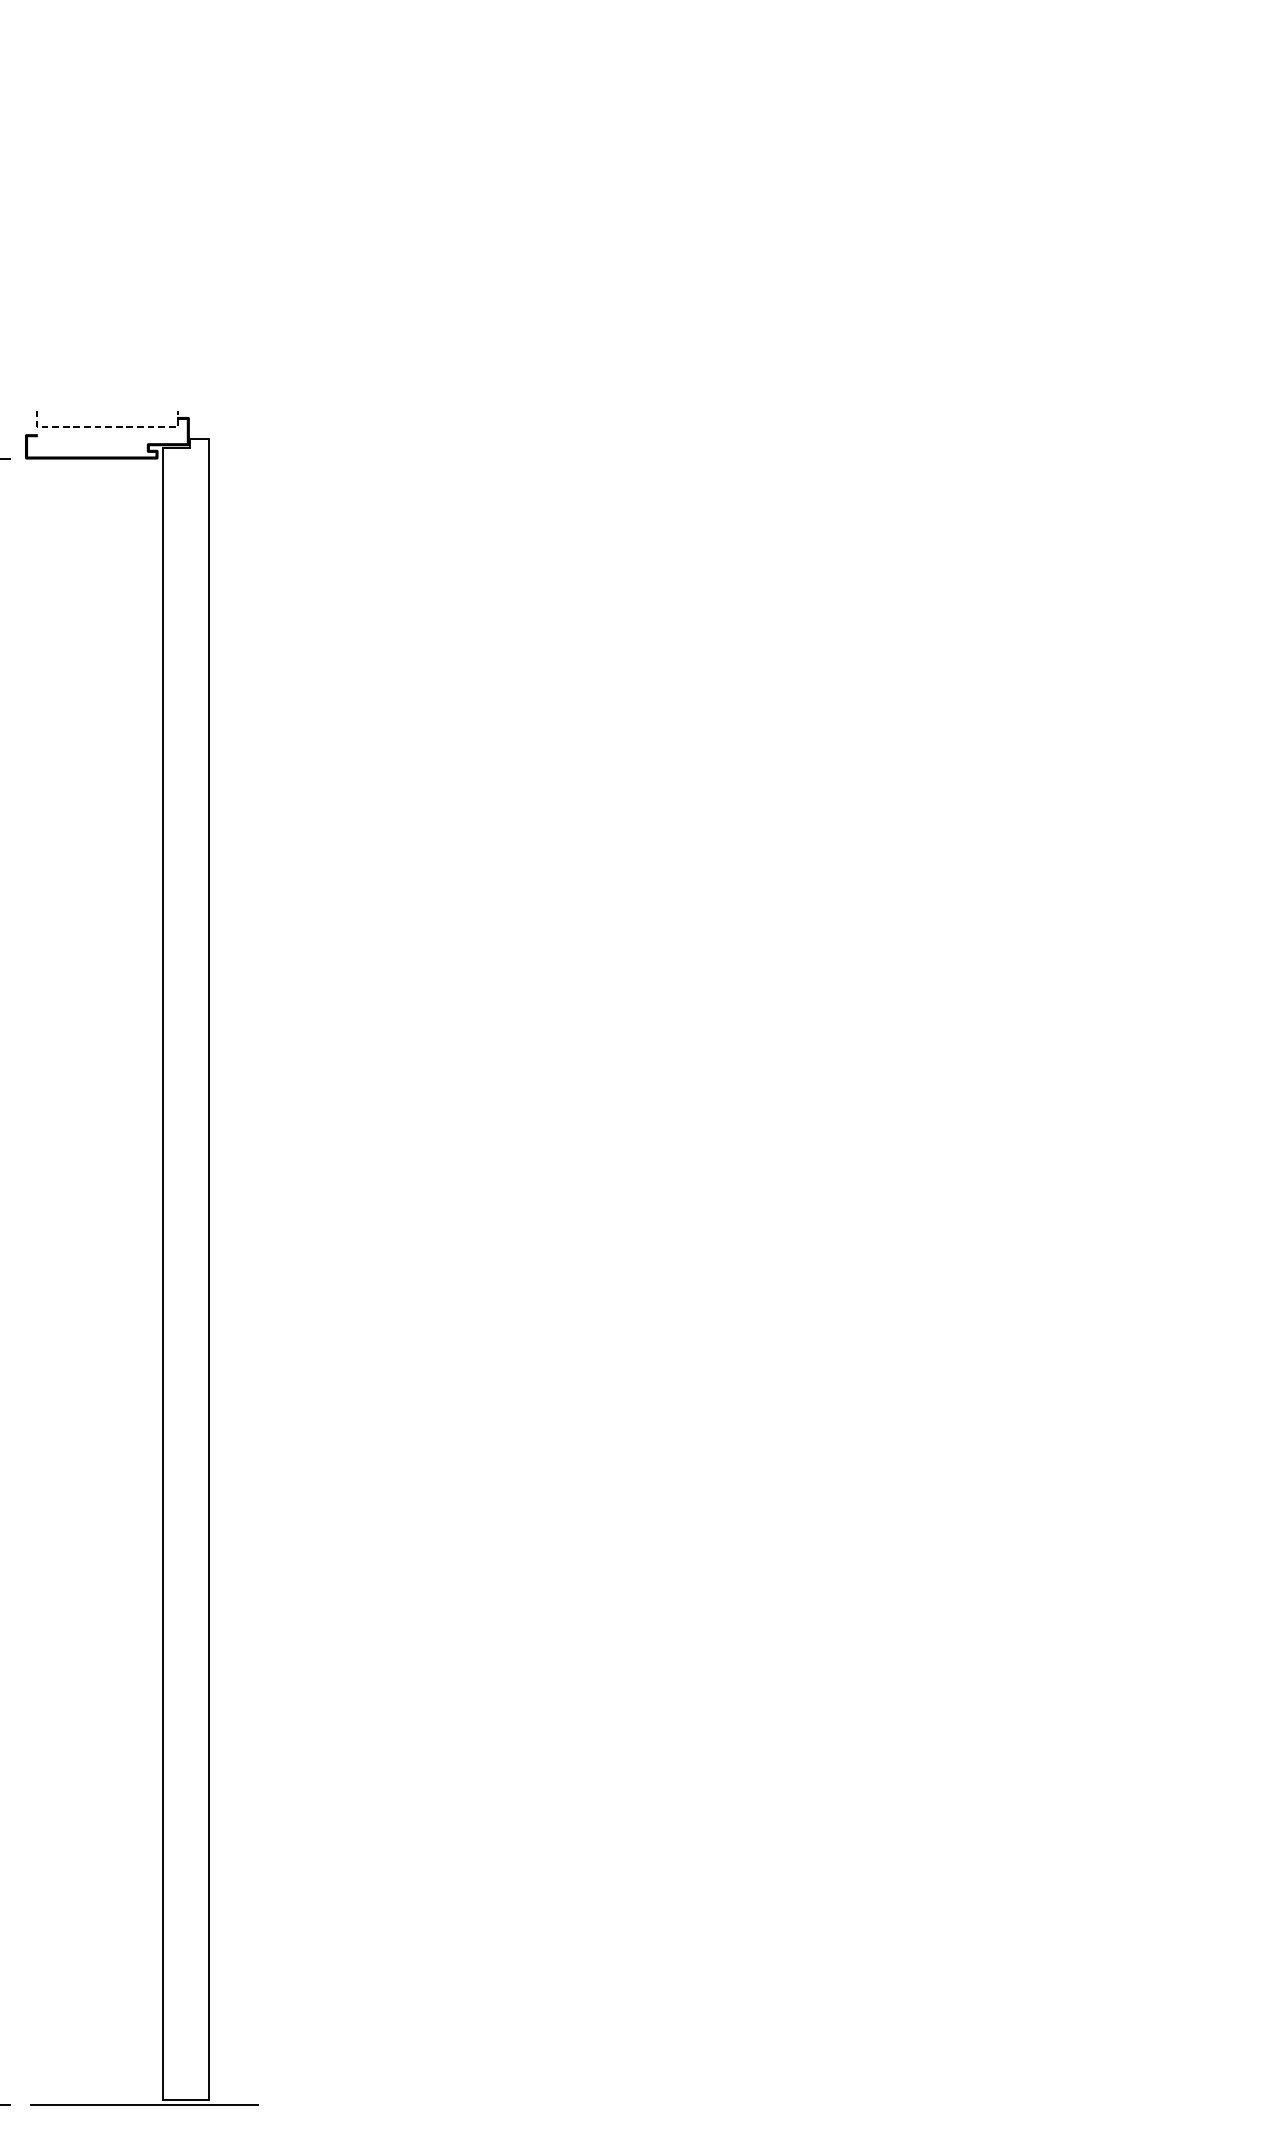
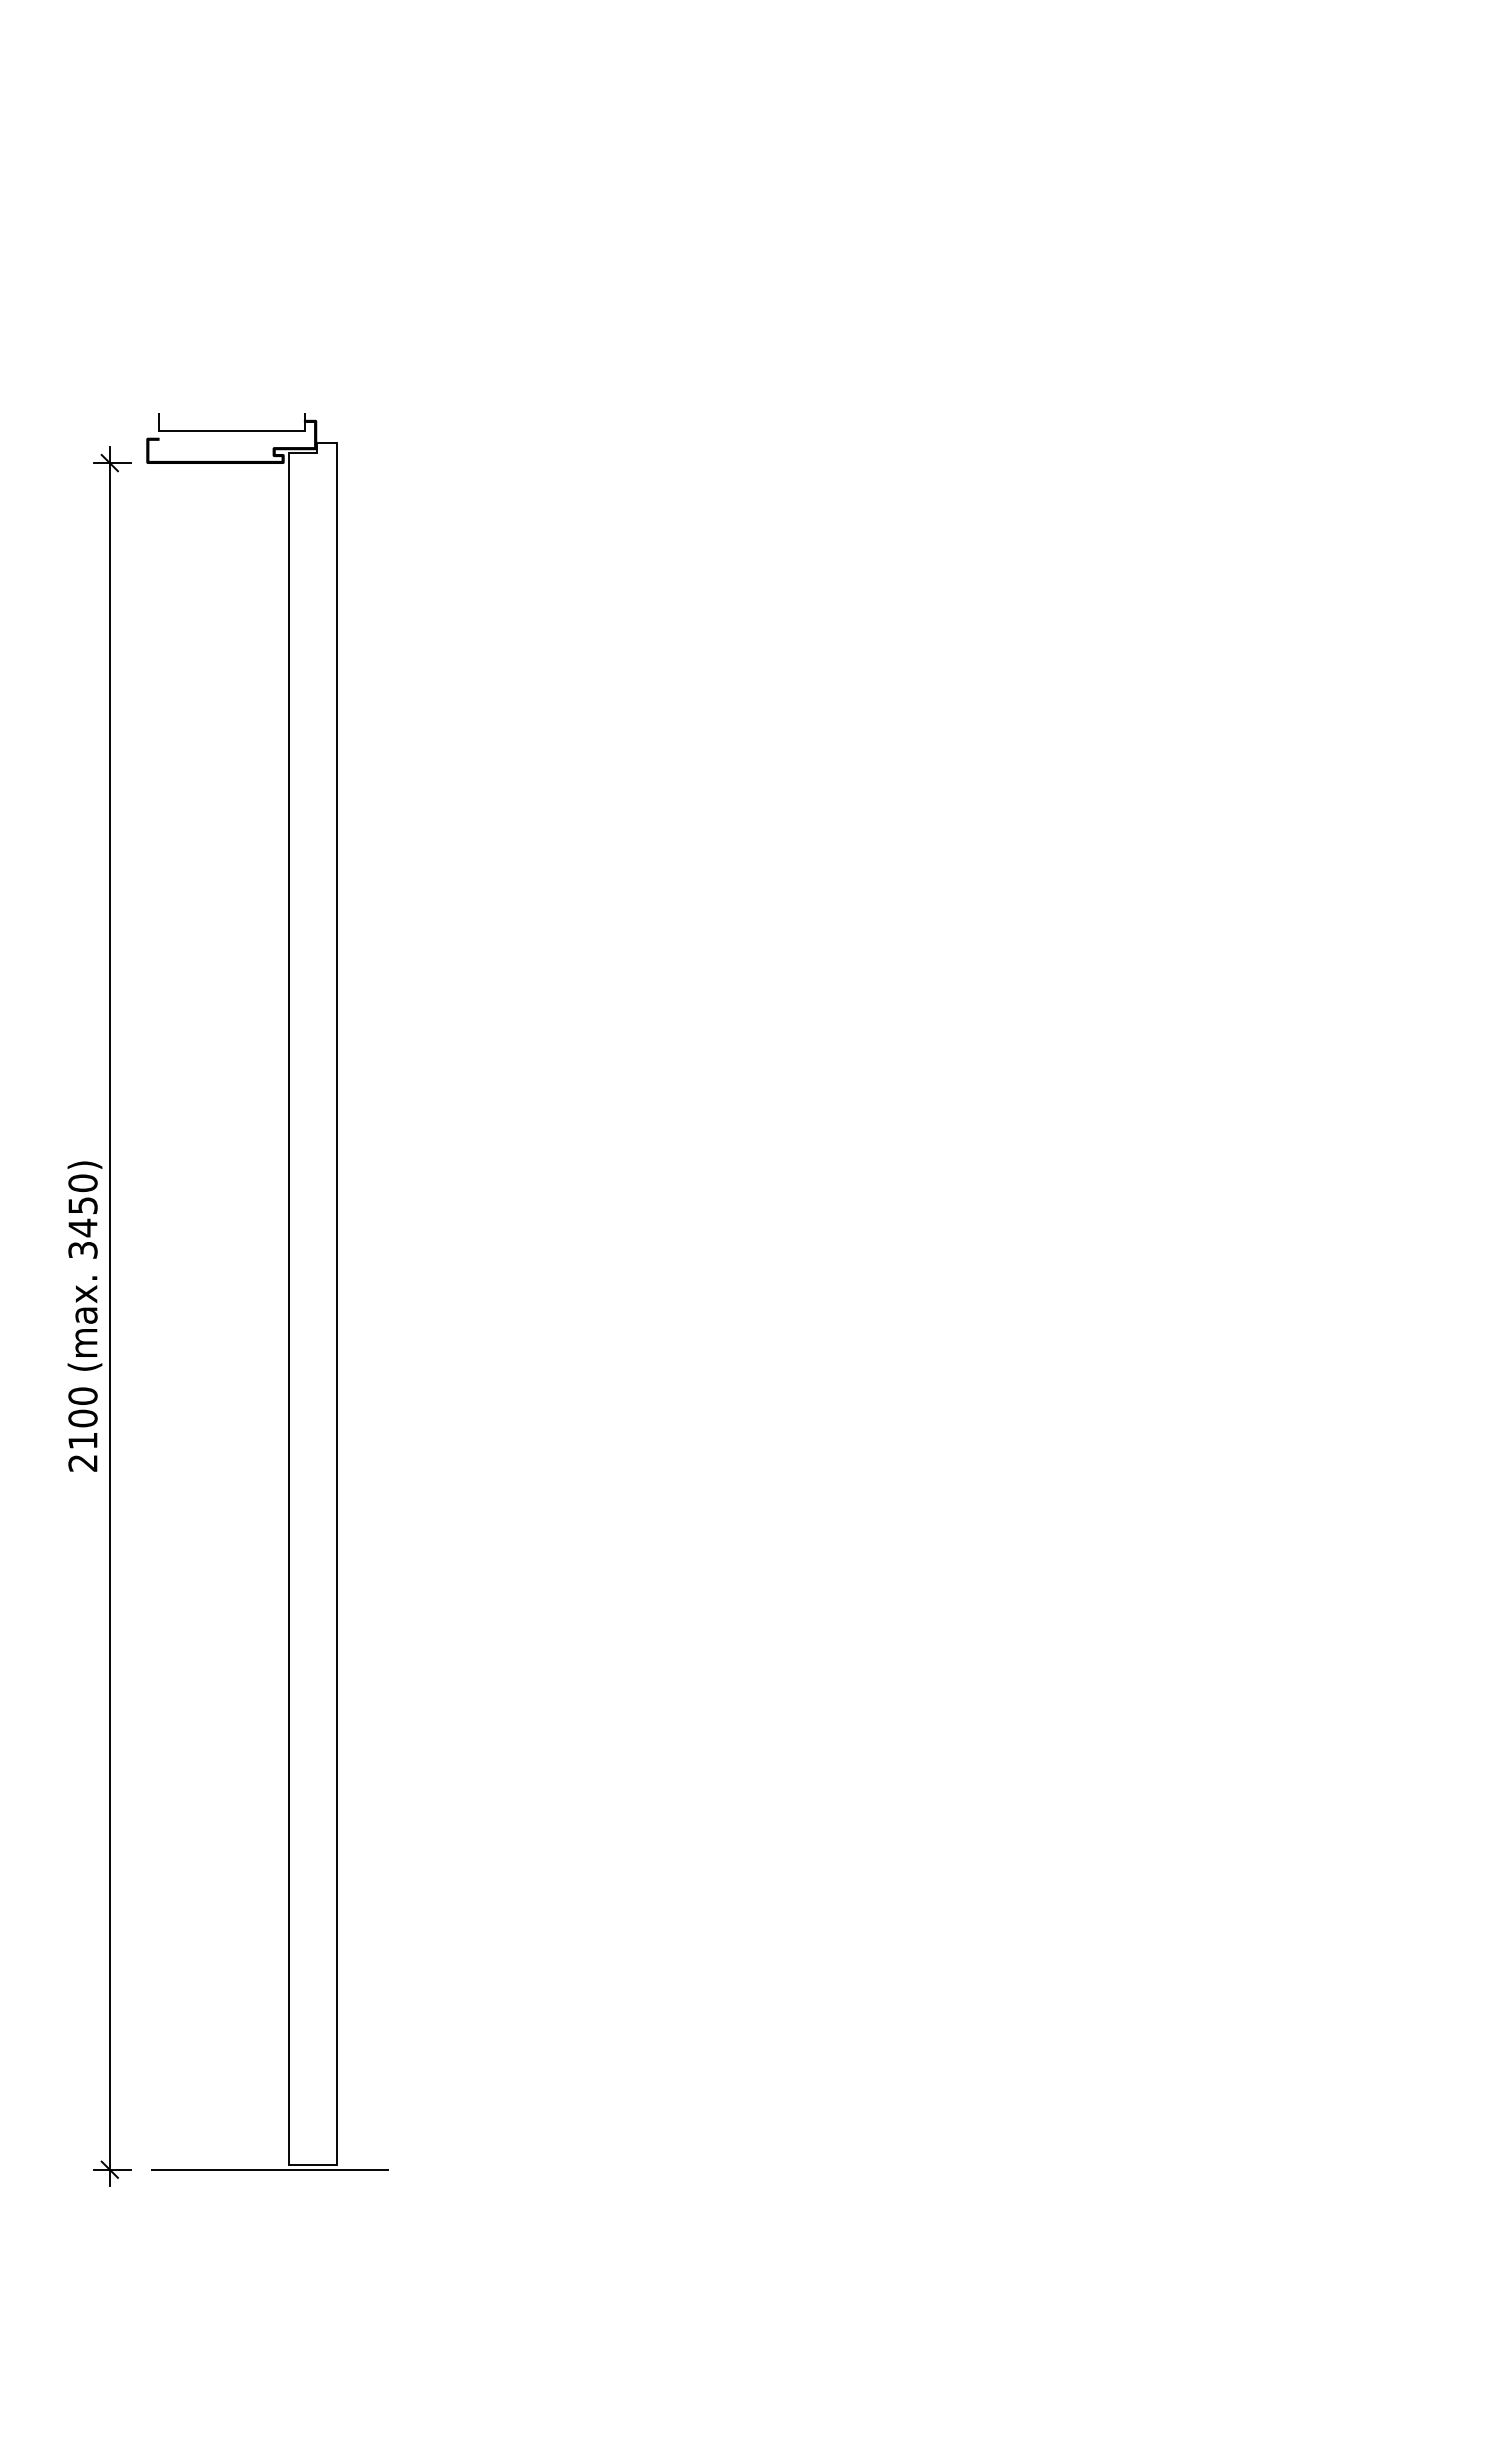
line: (108, 427) -> (232, 430), dashed -> solid

